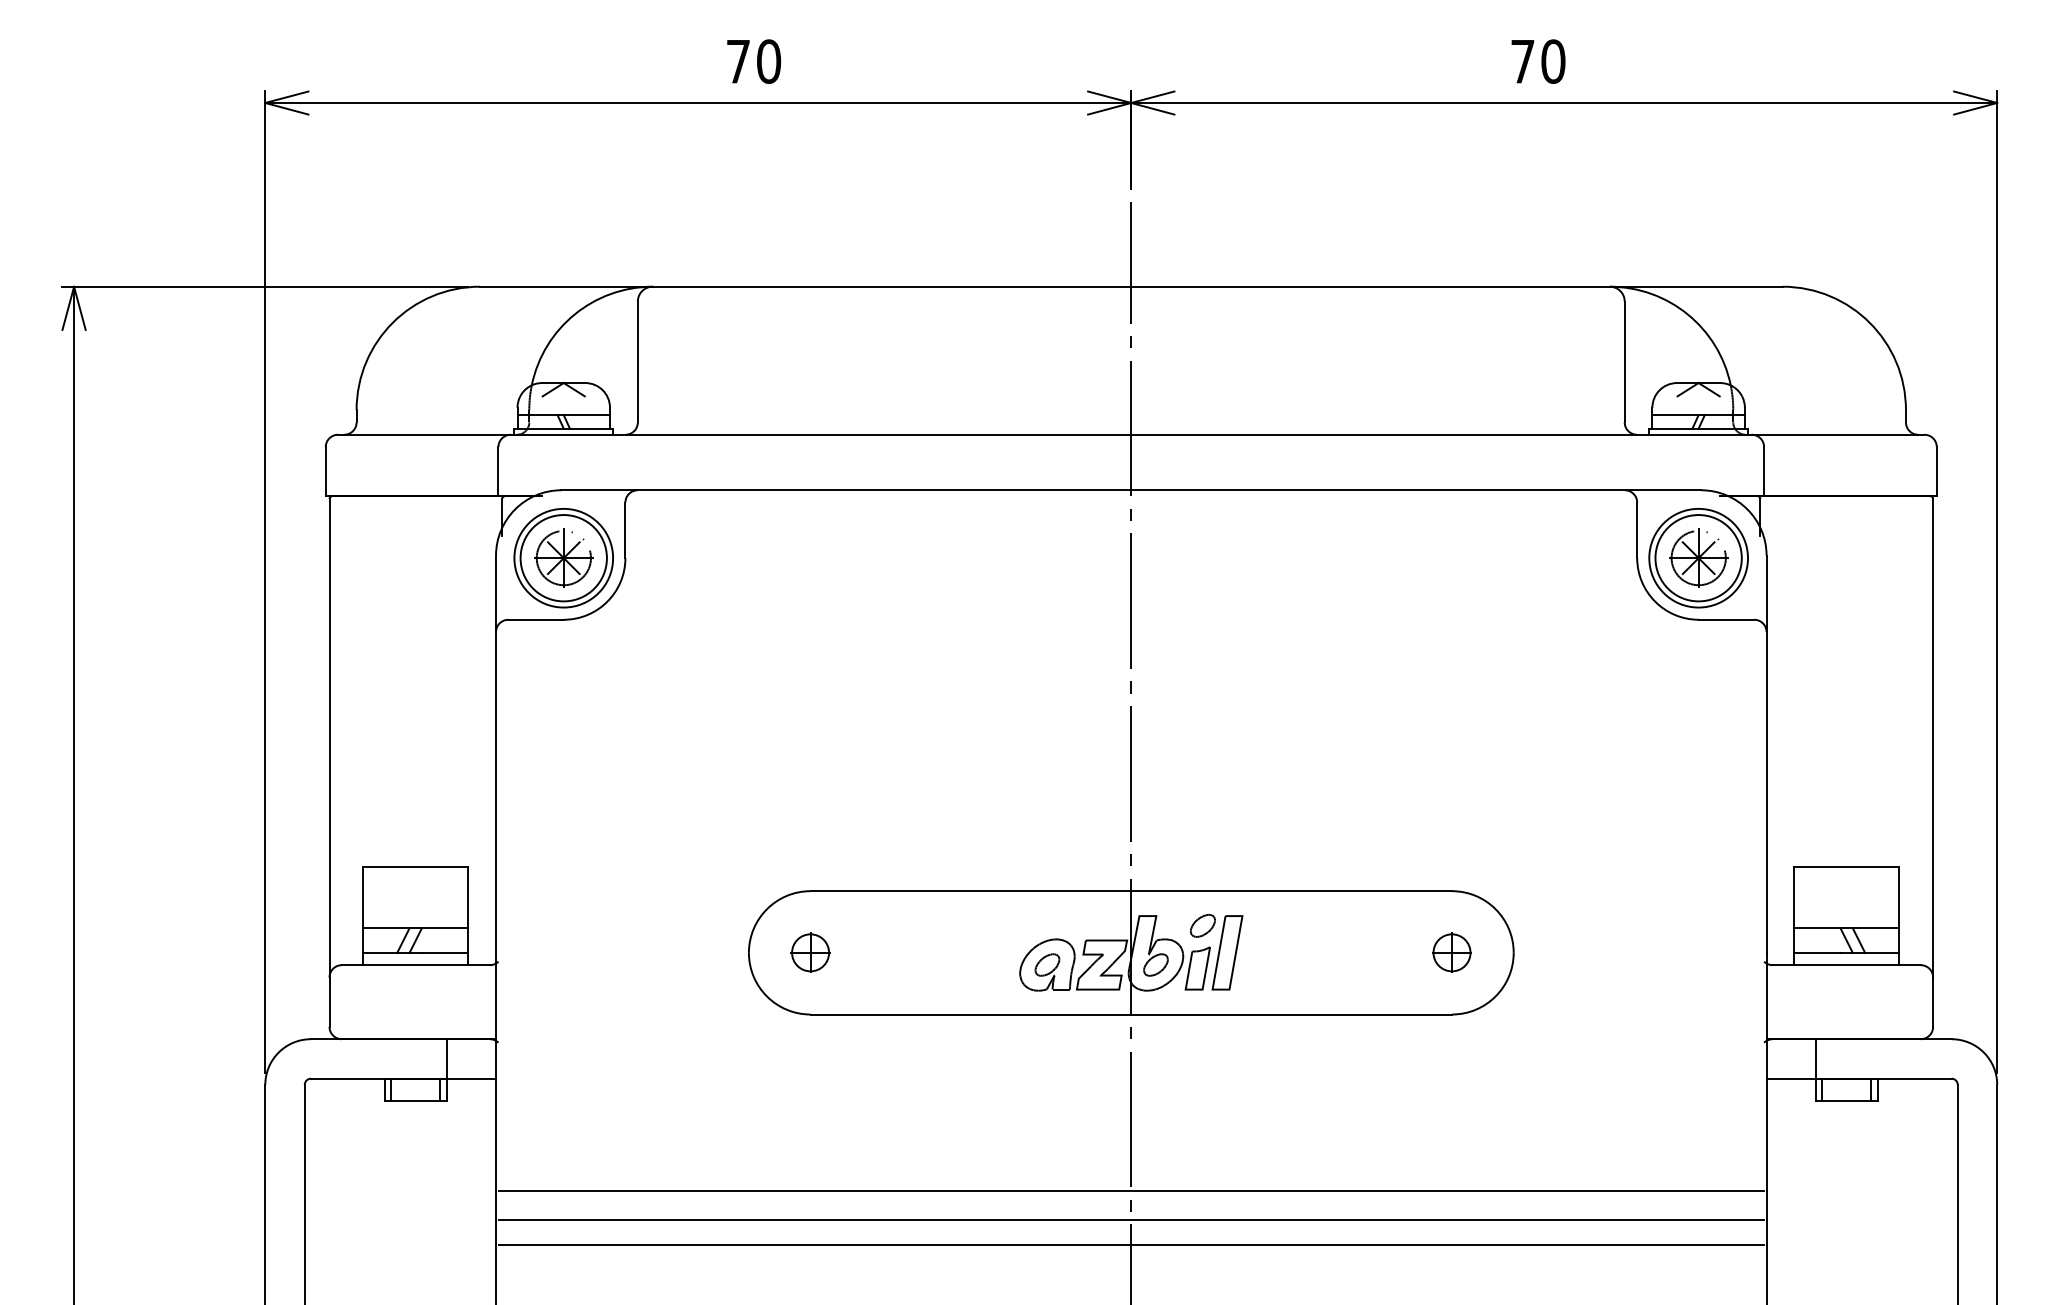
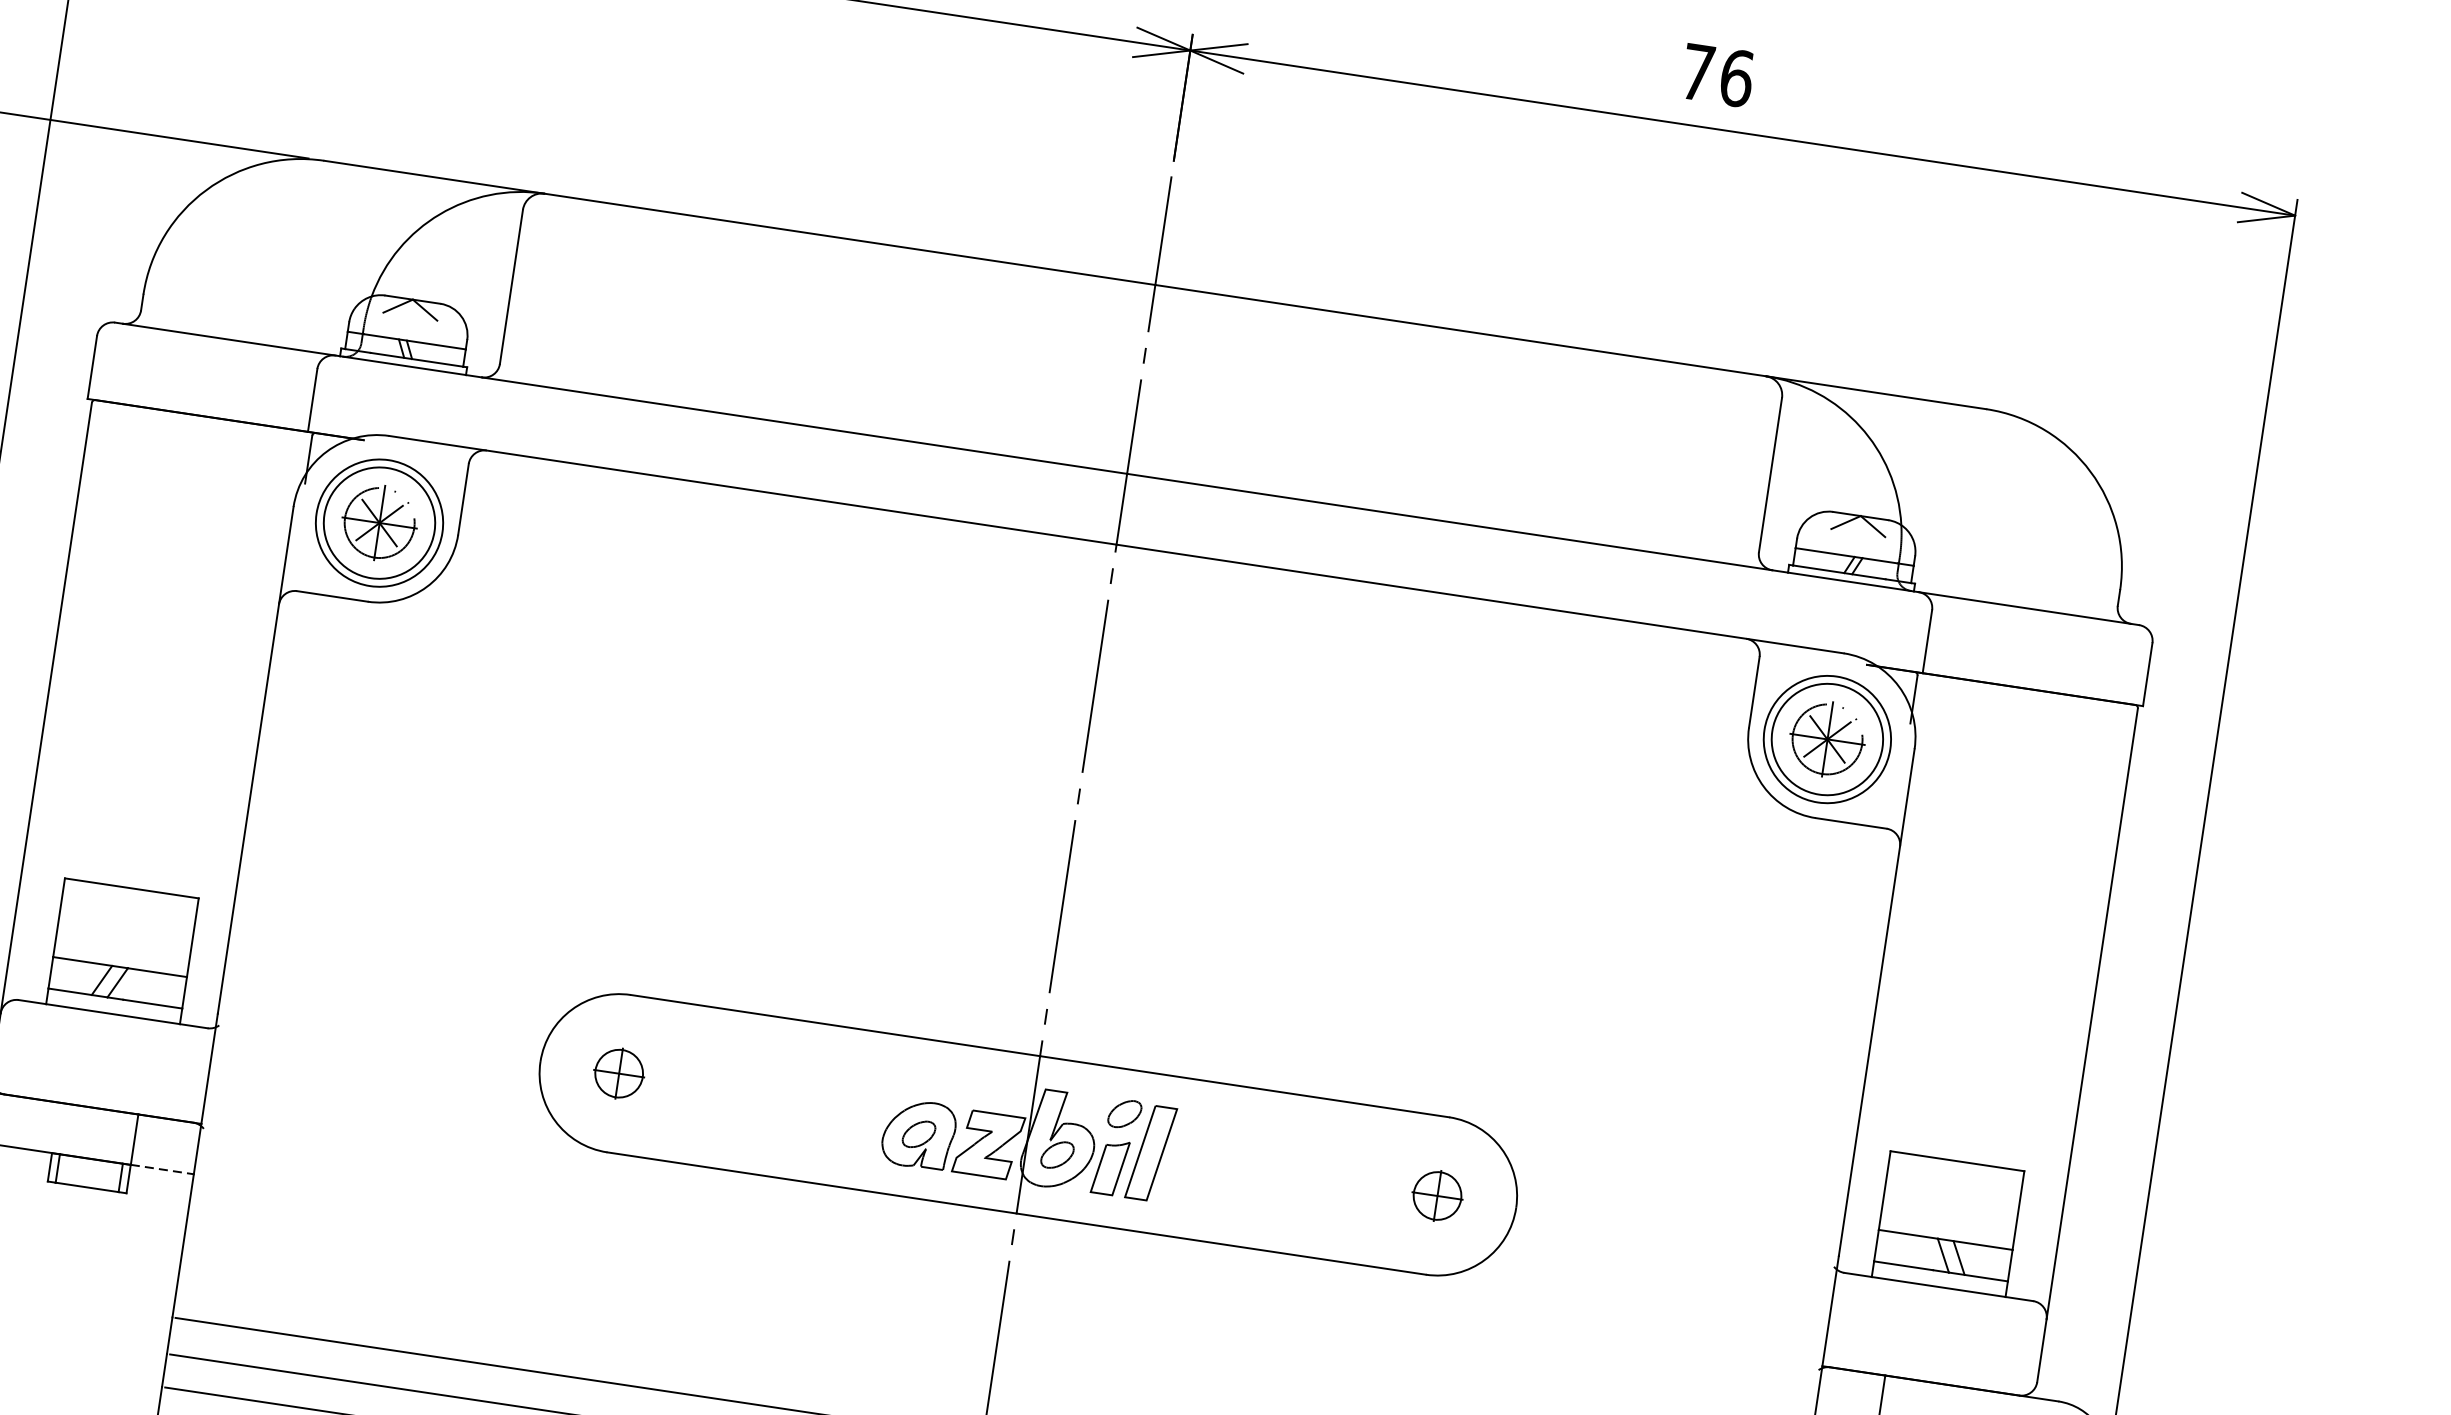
text: (1553, 61) -> (1736, 78), 70 -> 76
line: (471, 1078) -> (162, 1169), solid -> dashed

